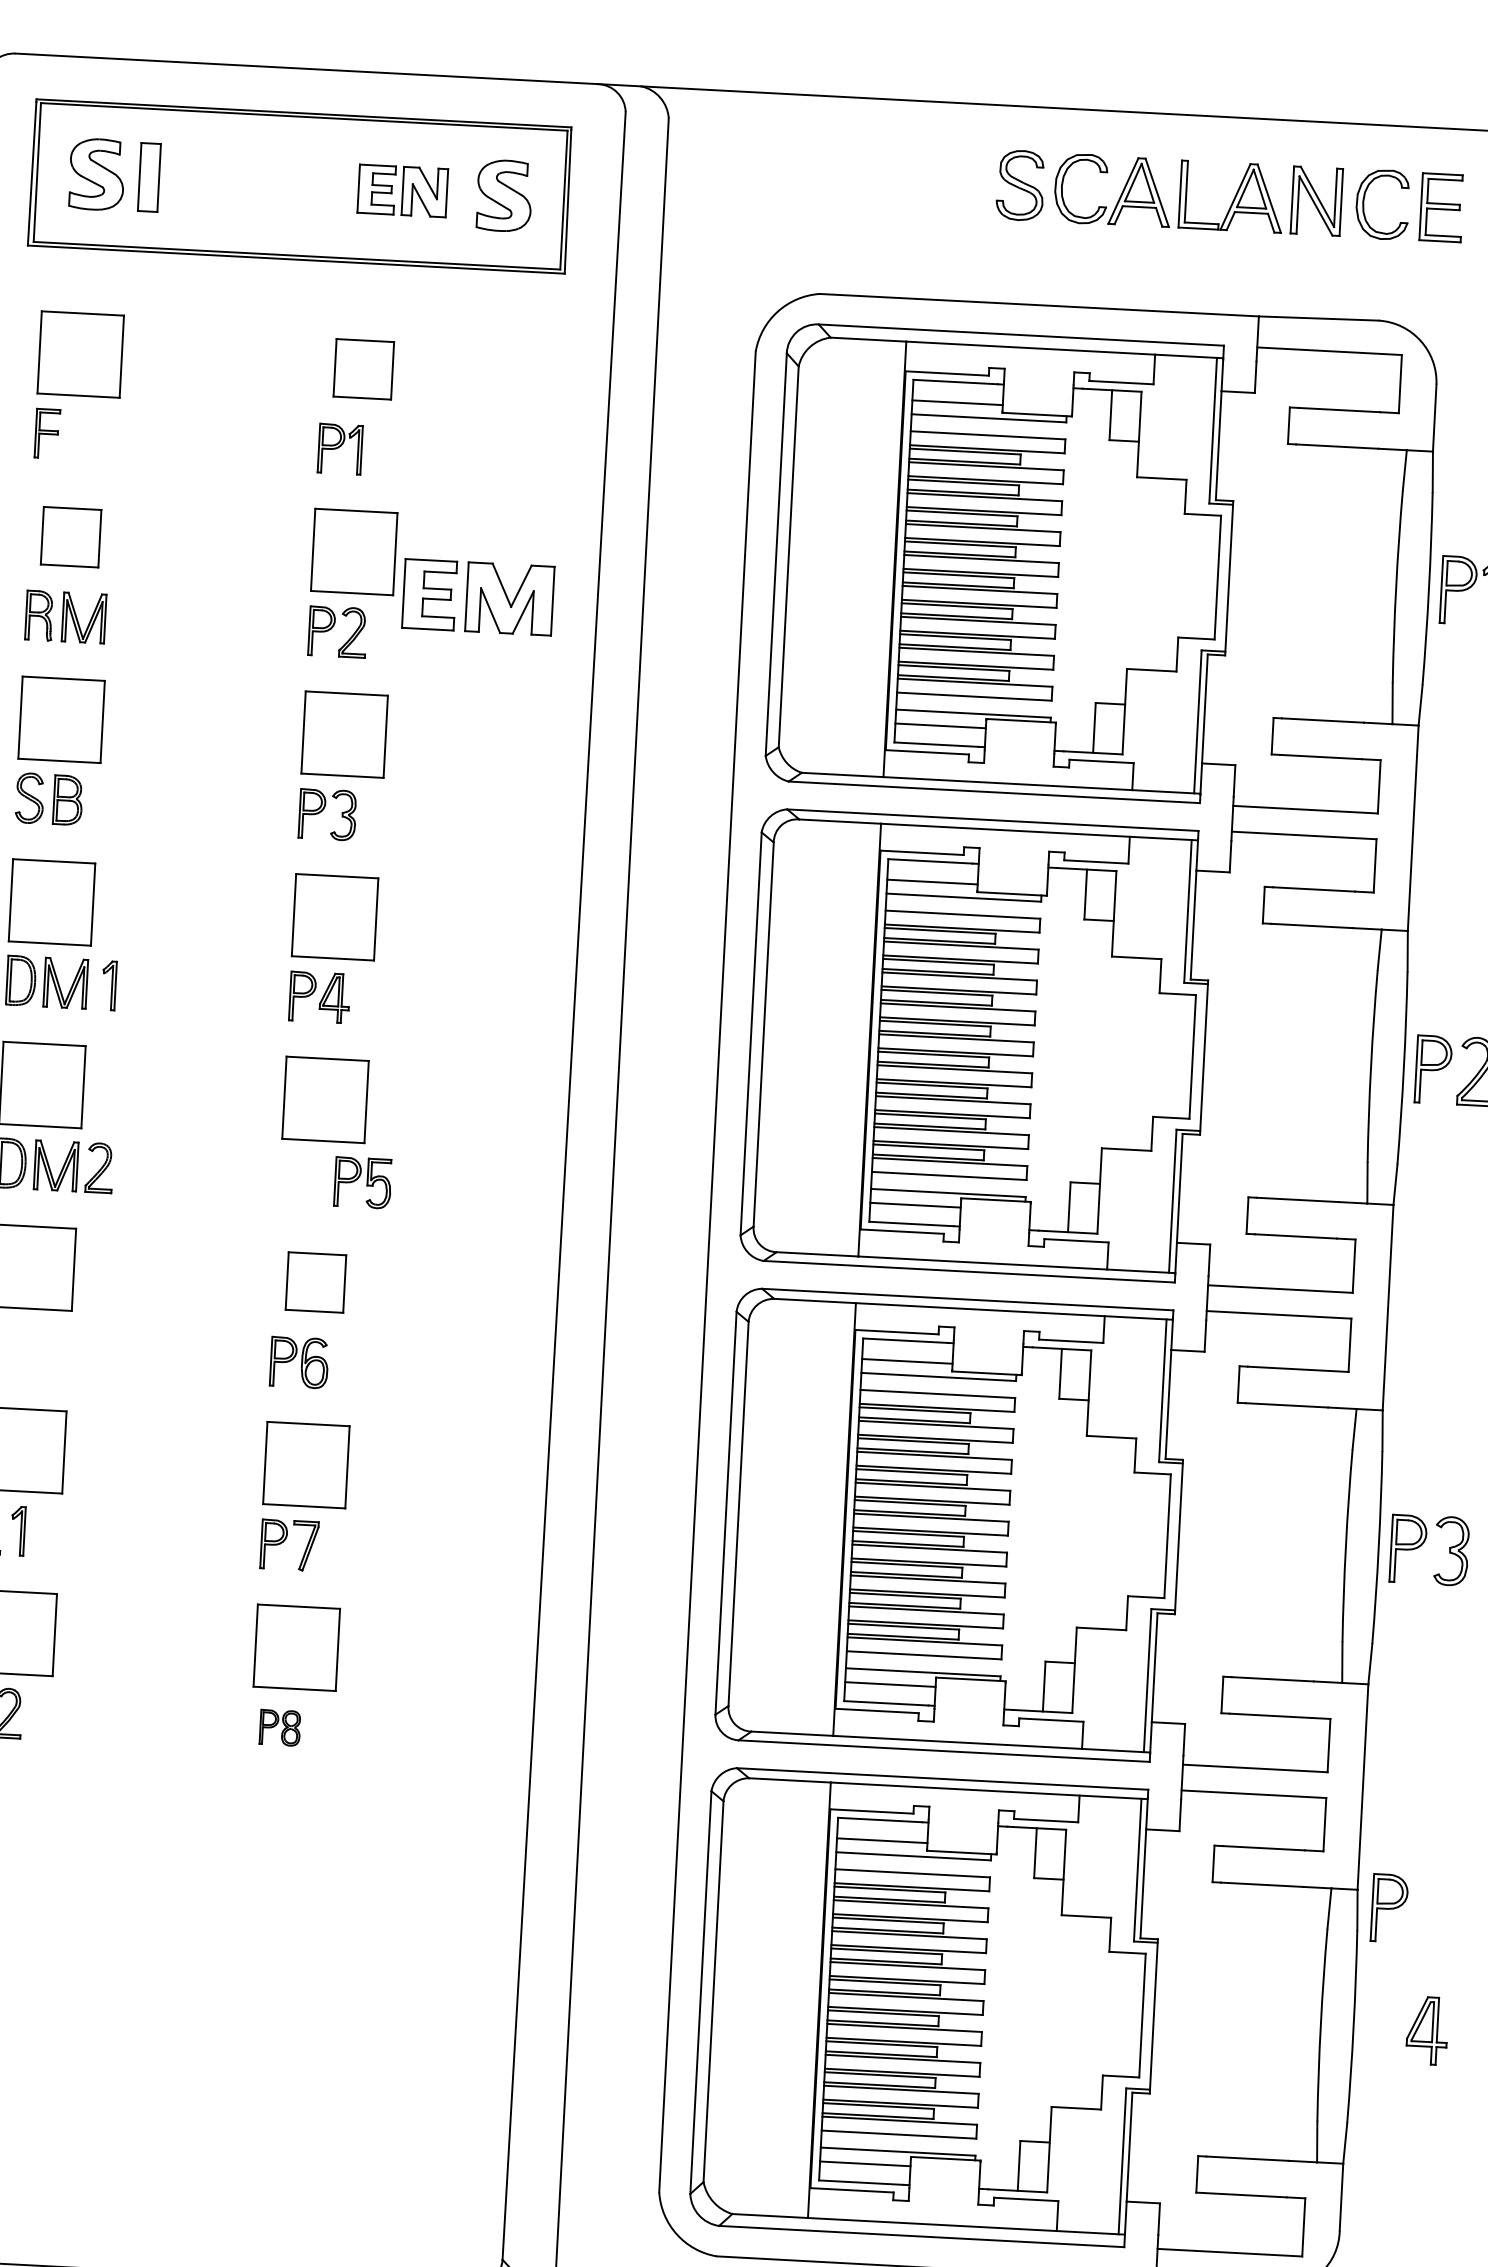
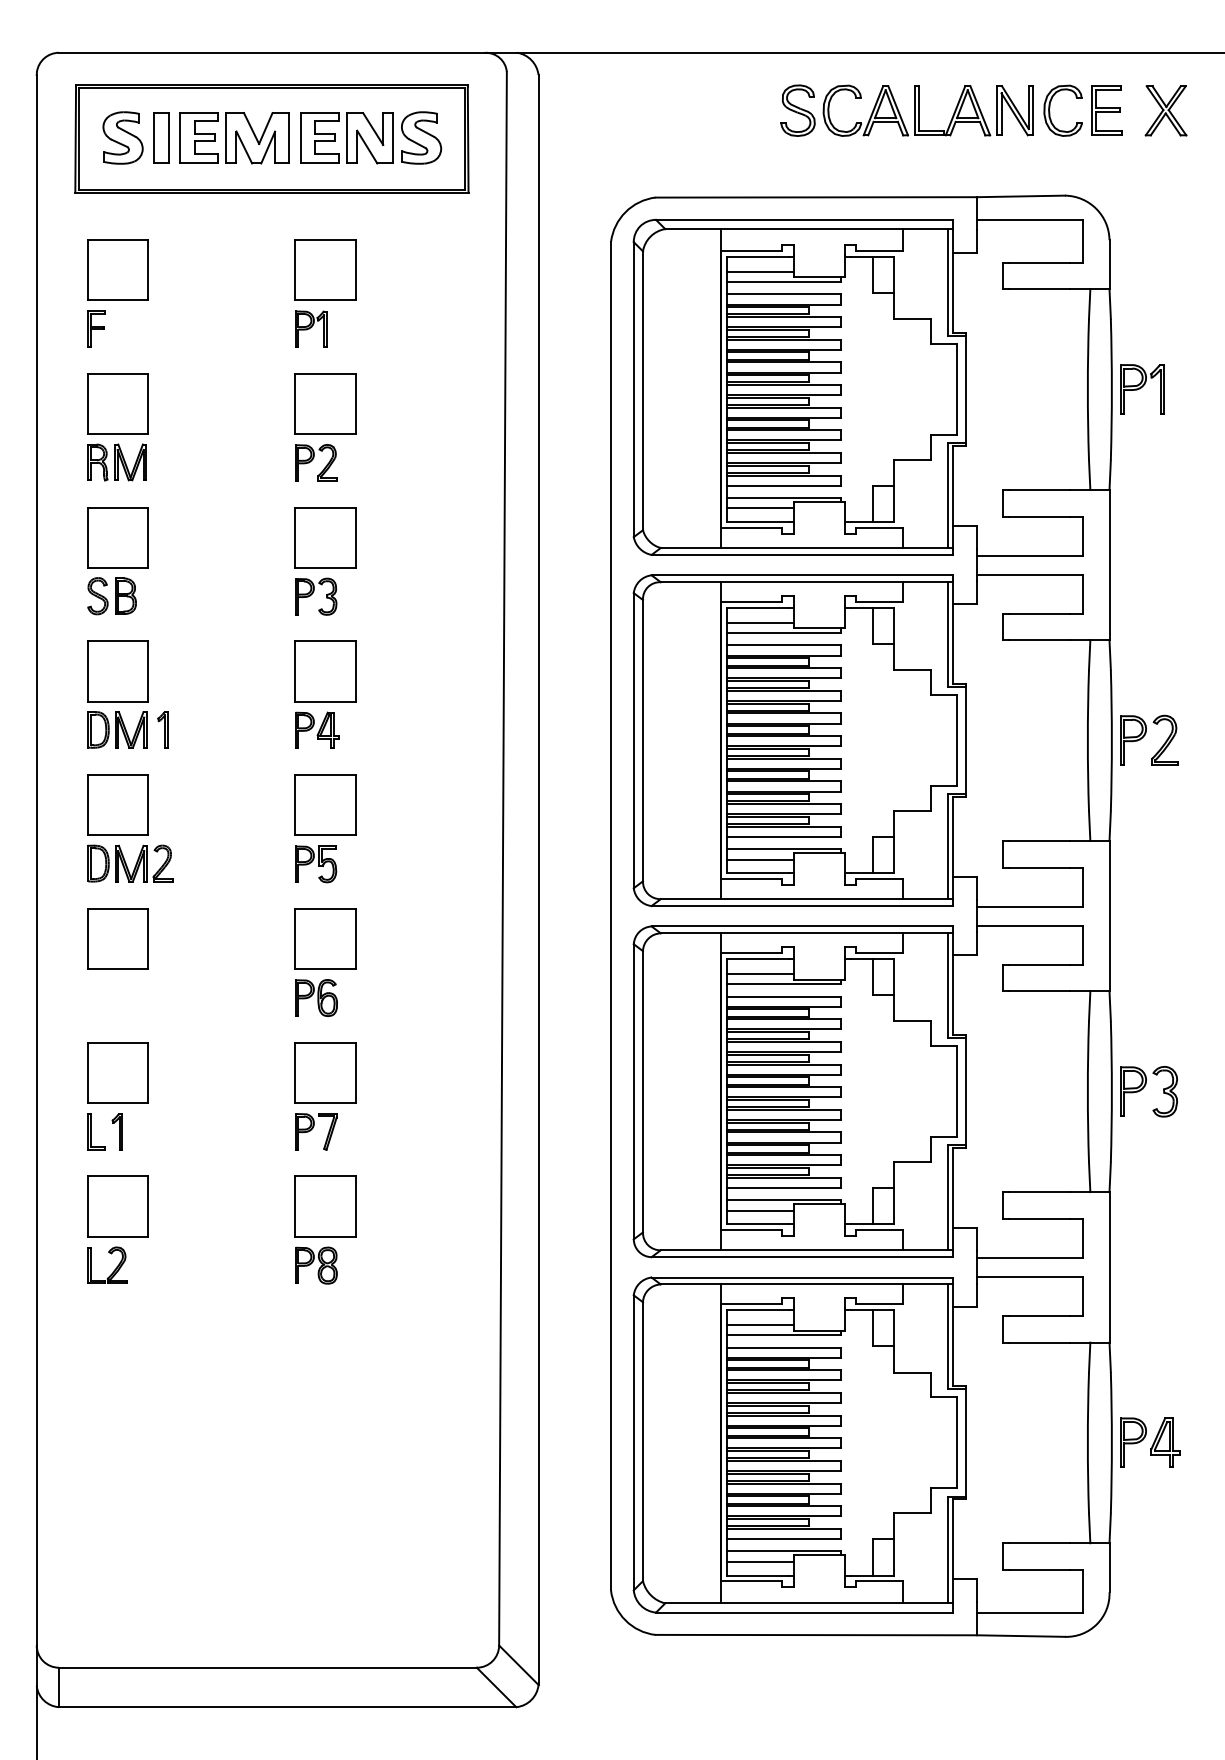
part: (401, 191) -> (346, 138), size x1.43
part: (363, 368) -> (325, 269), size x1.43
part: (70, 536) -> (117, 403), size x1.43
part: (477, 597) -> (234, 138), moved
part: (363, 1183) -> (316, 864), moved
part: (316, 1281) -> (325, 938), size x1.43
part: (280, 1727) -> (316, 1265), size x1.43
part: (1389, 1907) -> (1133, 1442), moved

